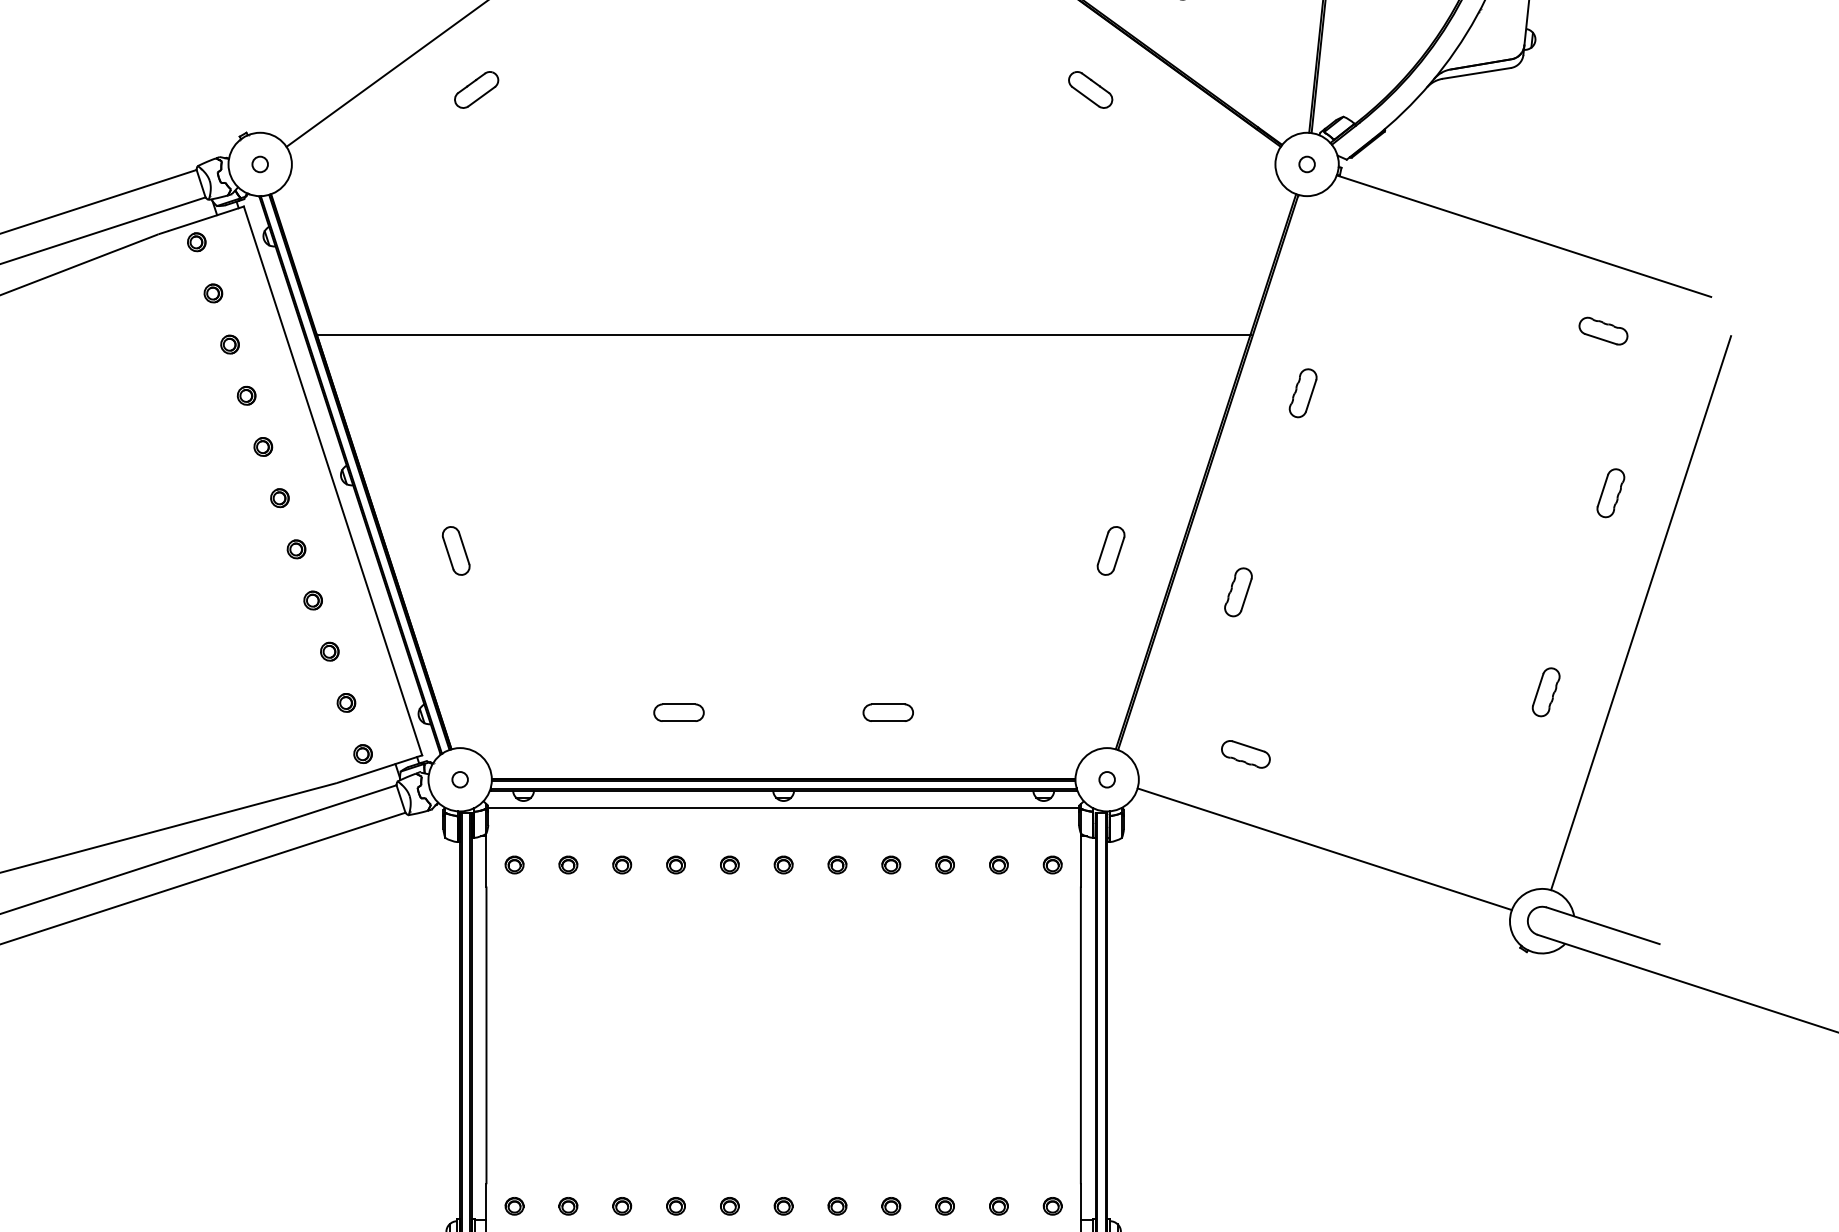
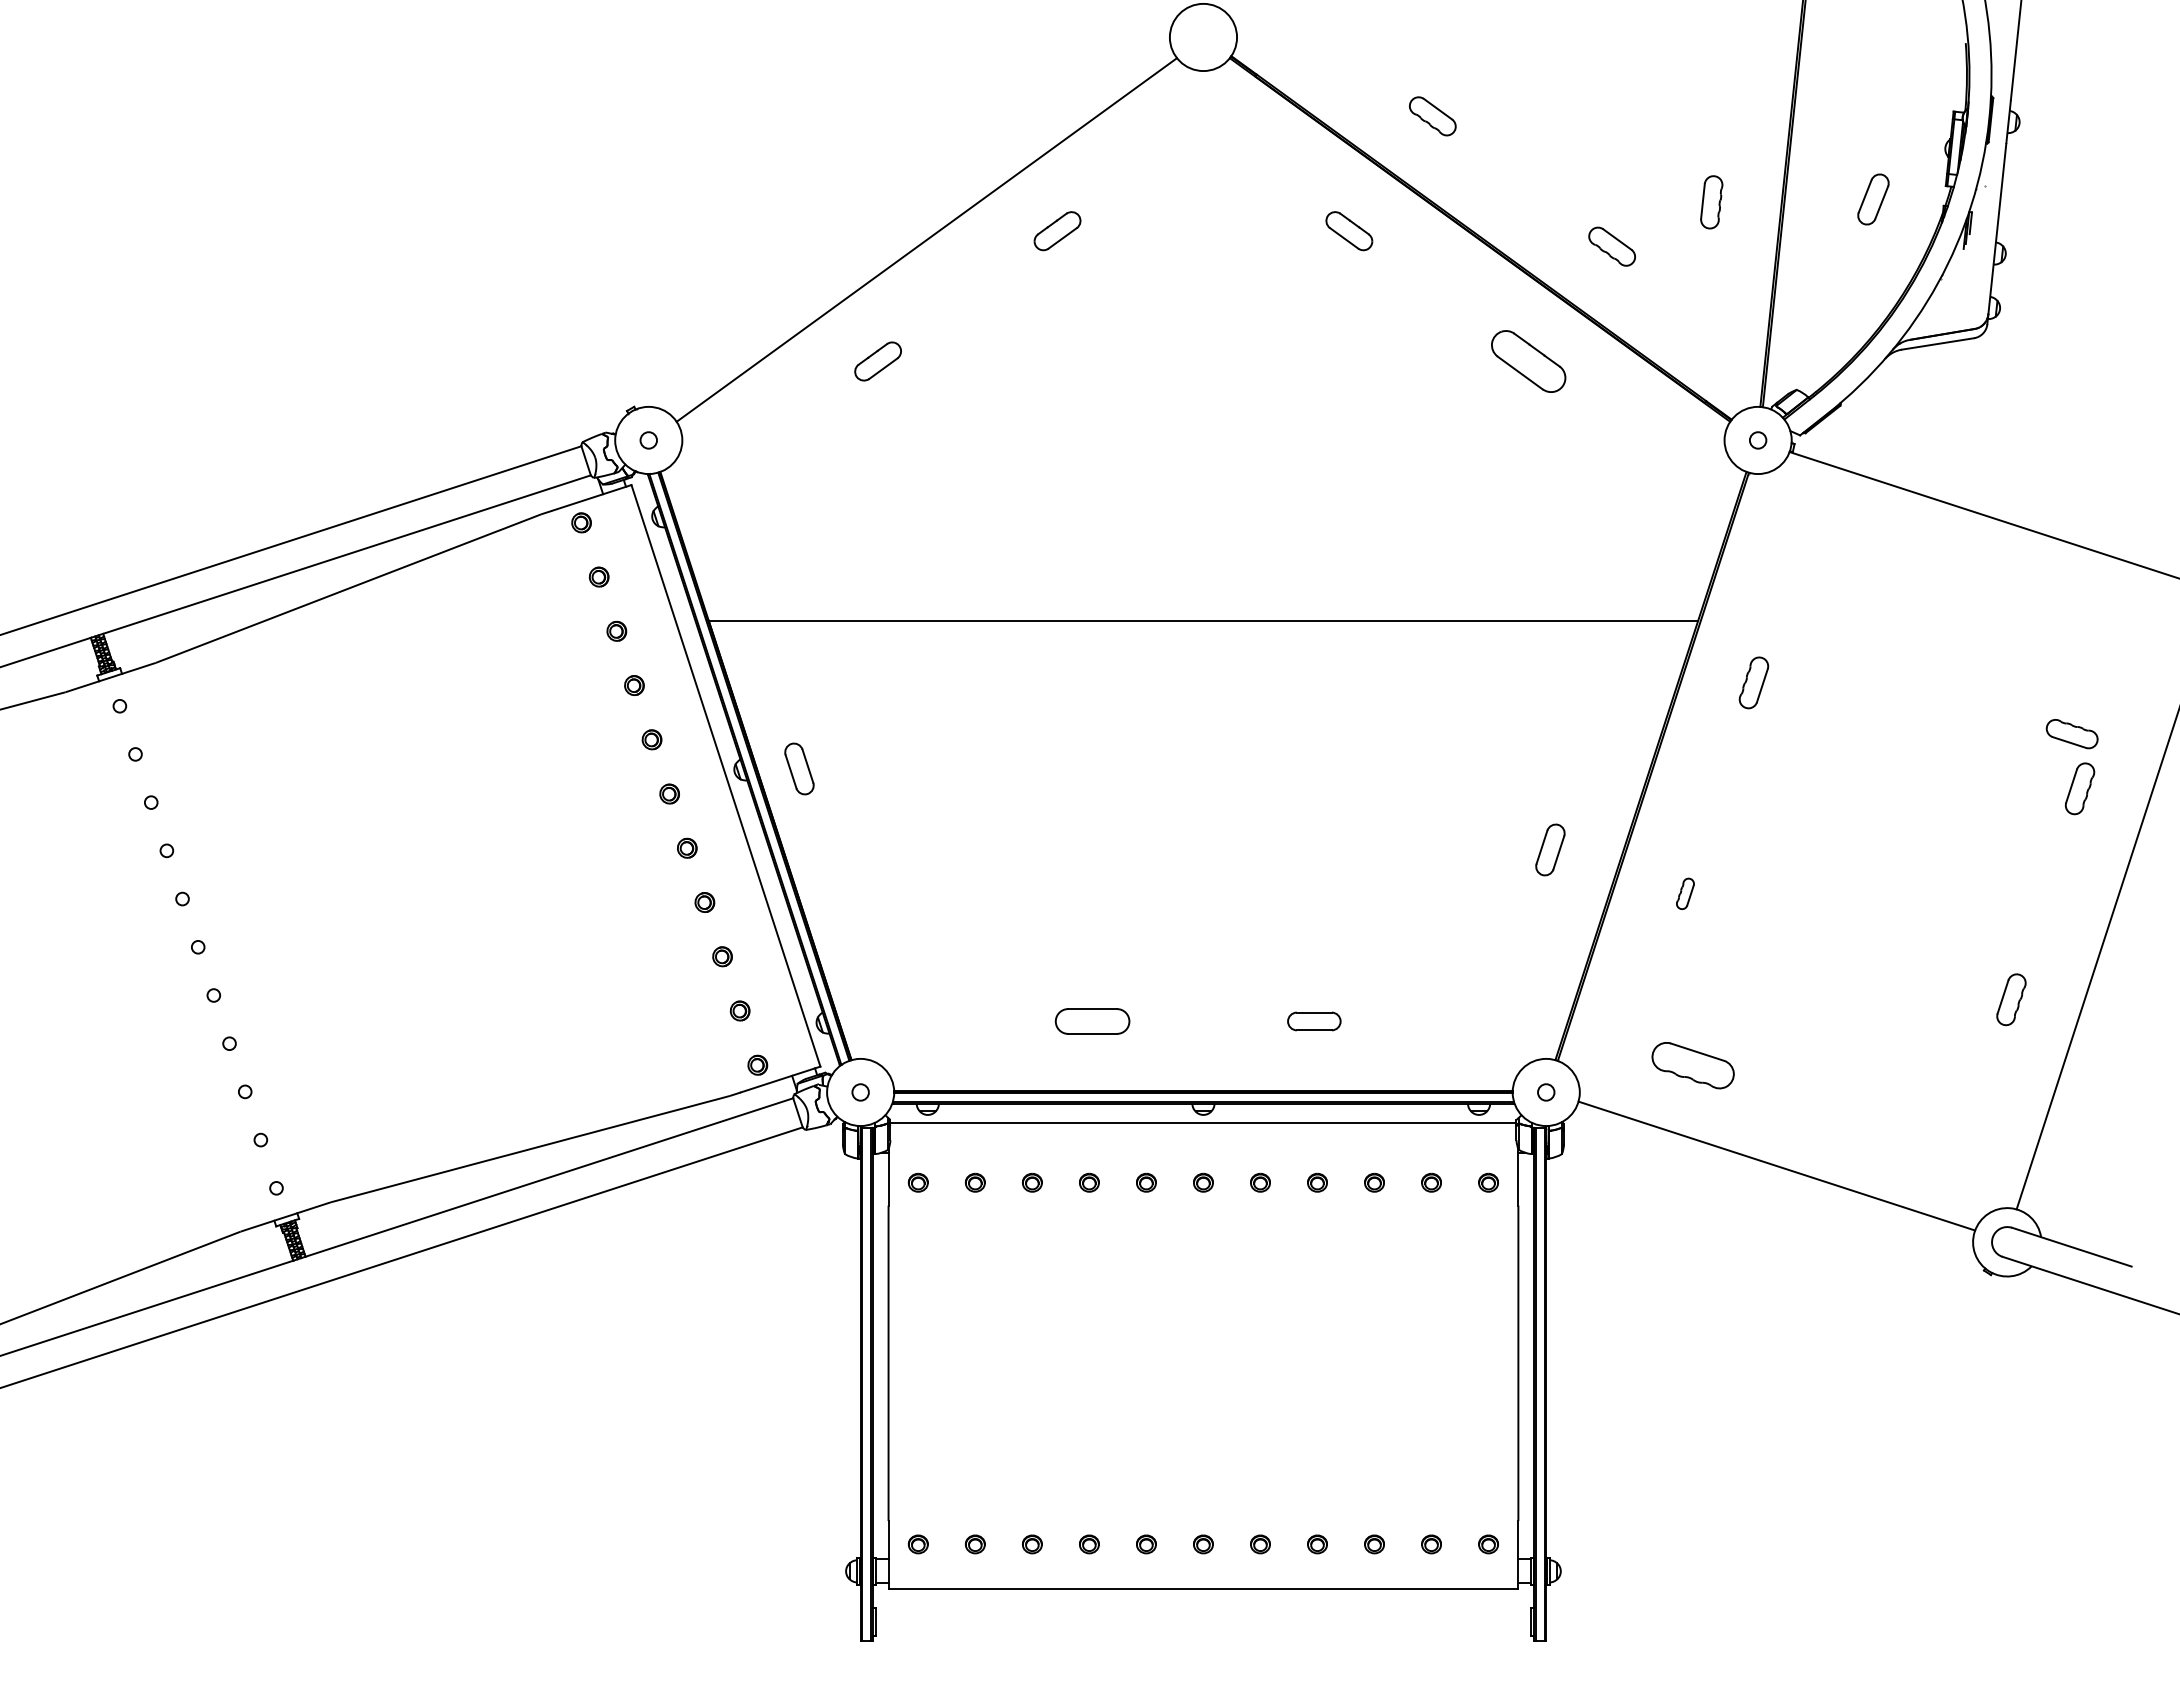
part: (1090, 89) -> (1528, 361), size x1.6
part: (1602, 331) -> (2071, 734), moved
part: (456, 550) -> (799, 768), moved
part: (1238, 592) -> (1685, 893), size x0.6
part: (678, 712) -> (1092, 1021), size x1.4
part: (1246, 754) -> (1693, 1065), size x1.6

